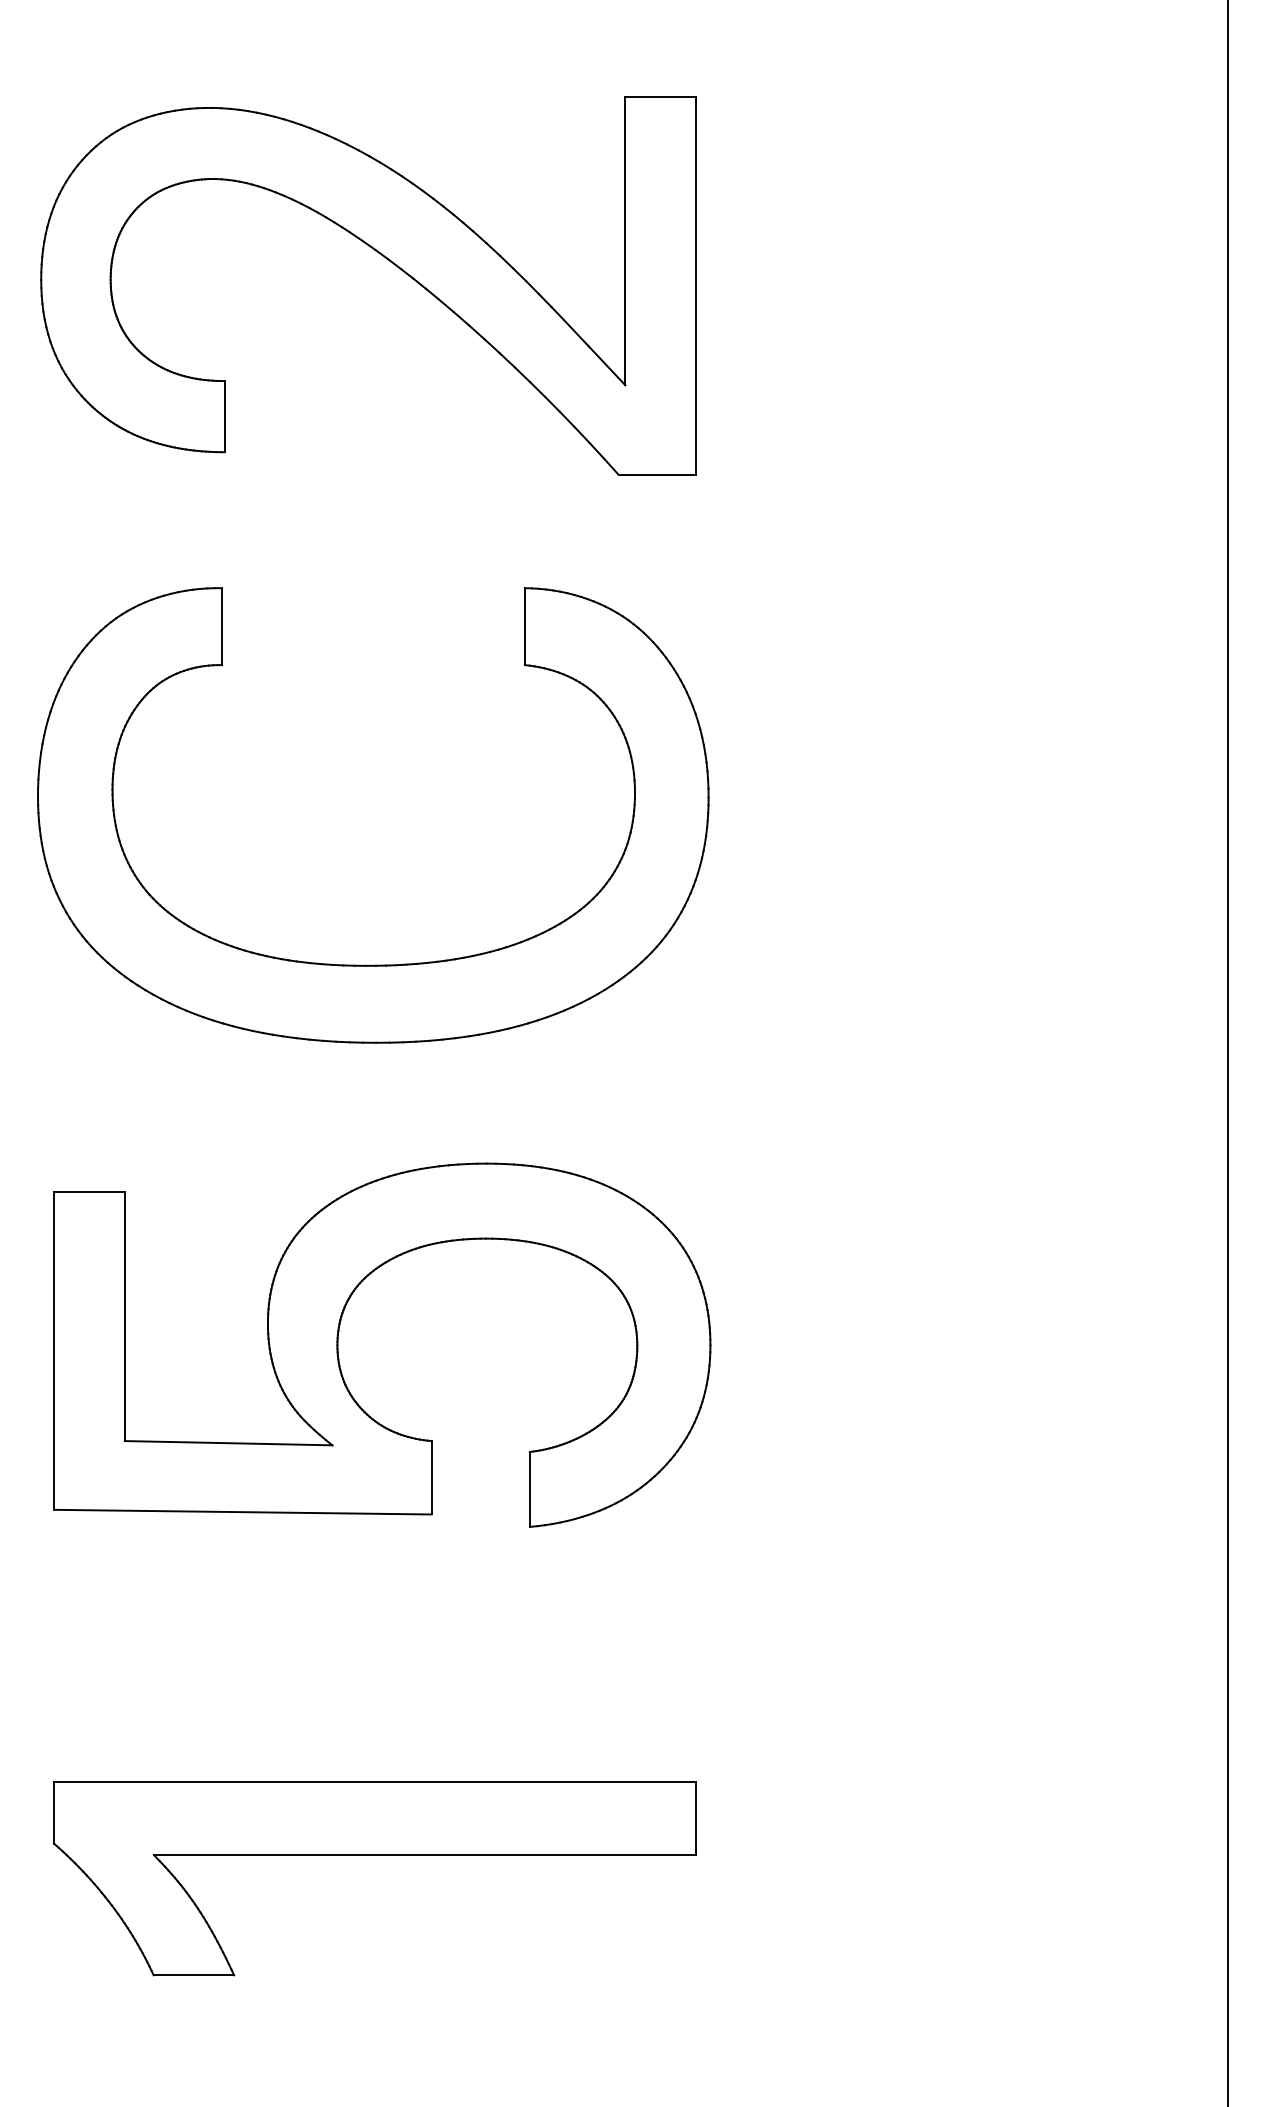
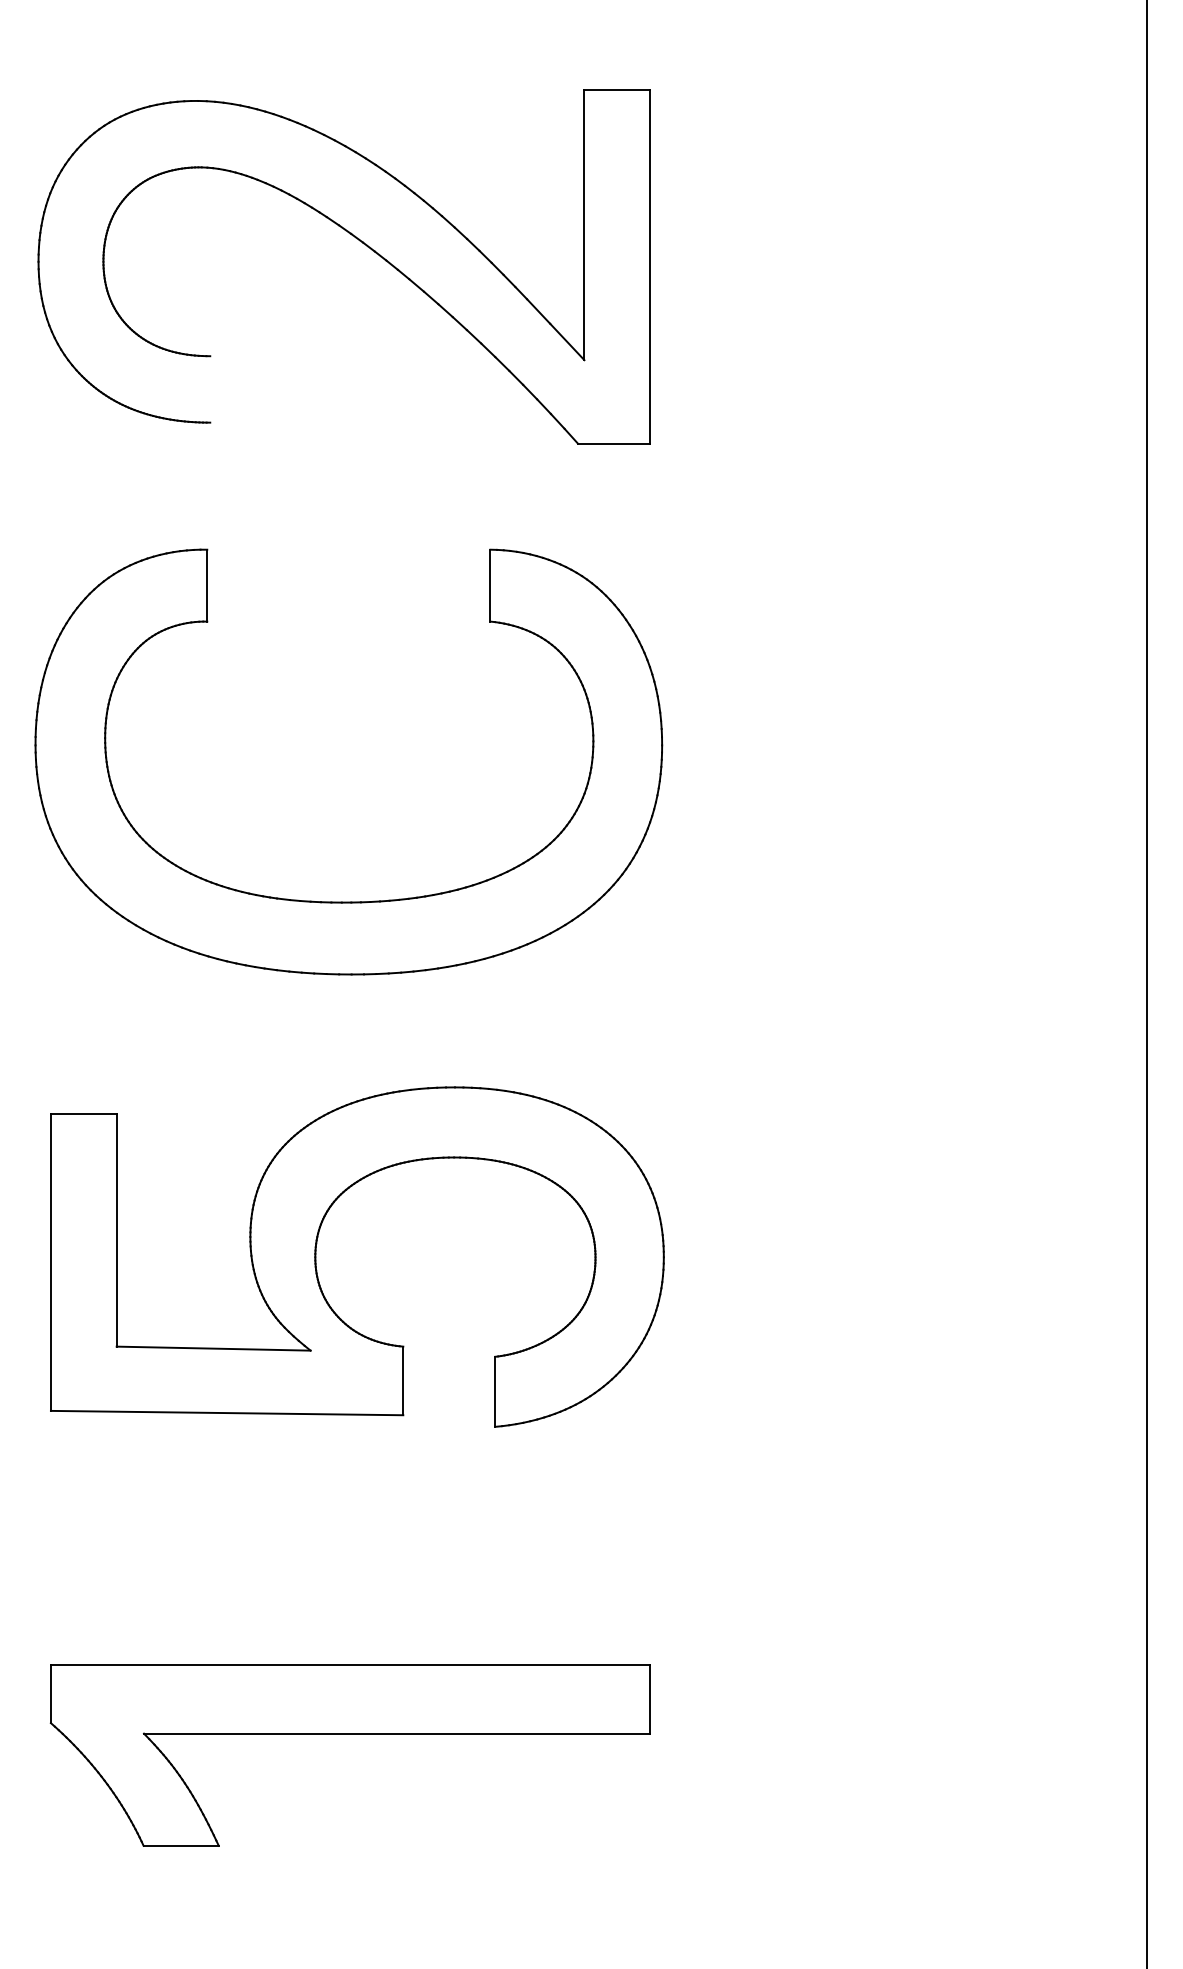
line: (225, 416) -> (210, 389), removed

